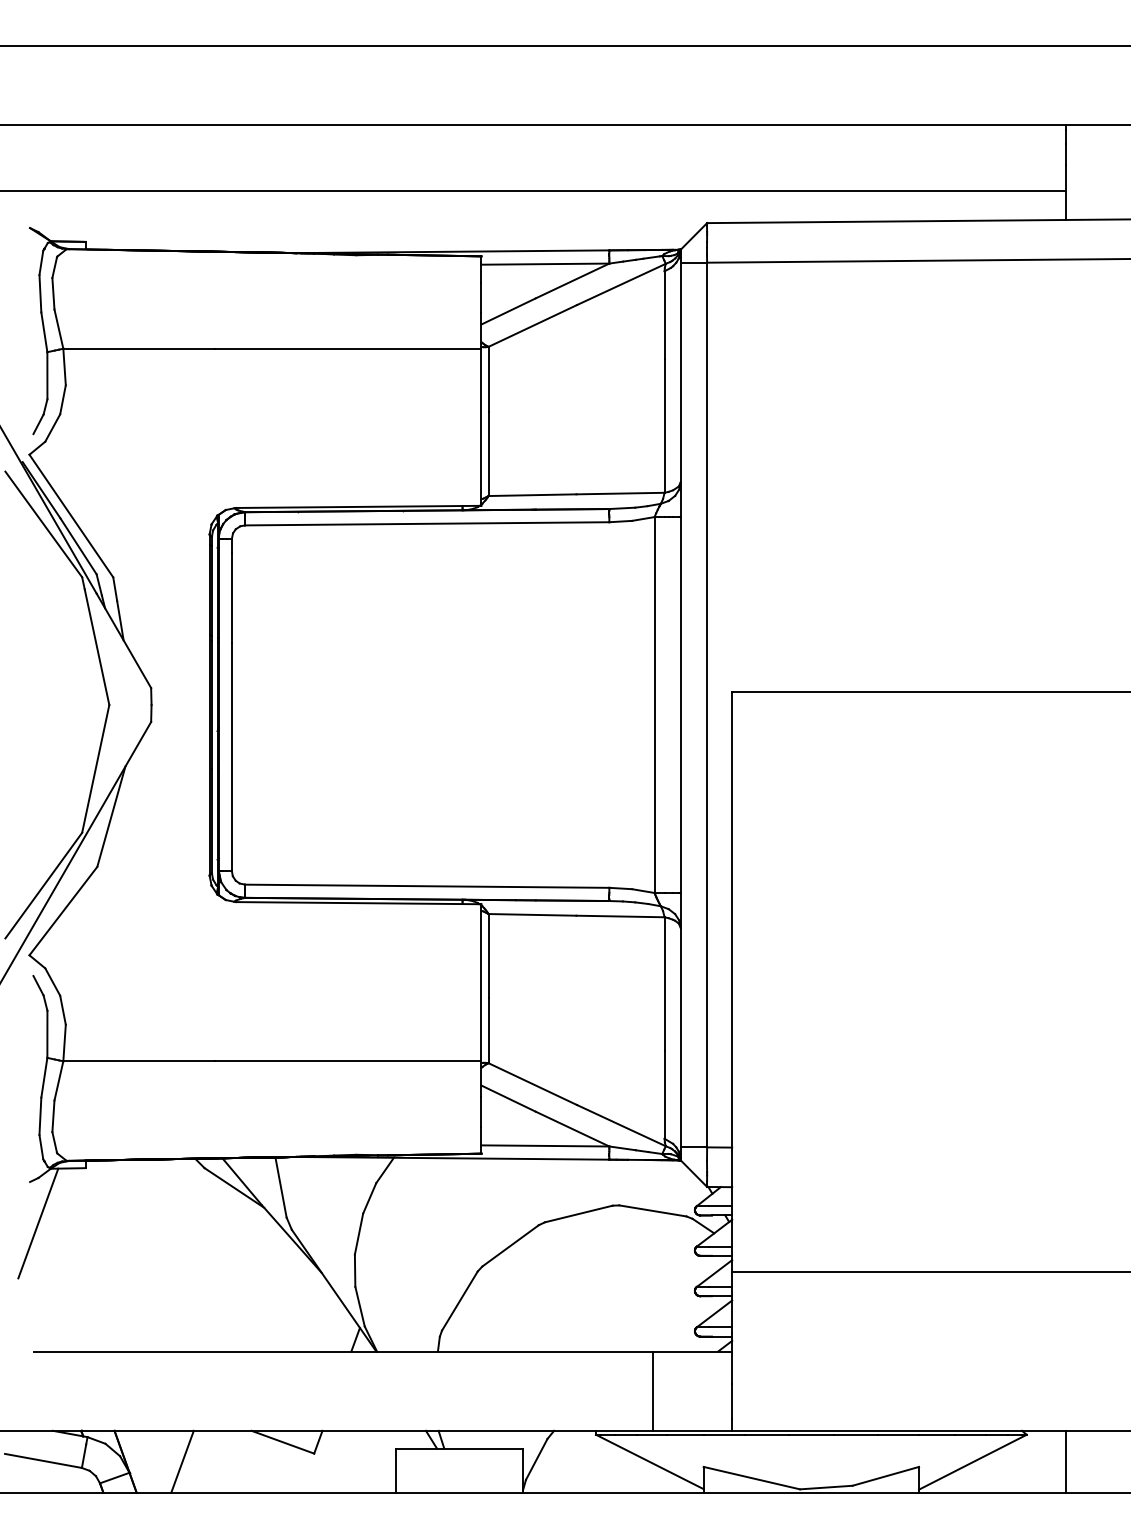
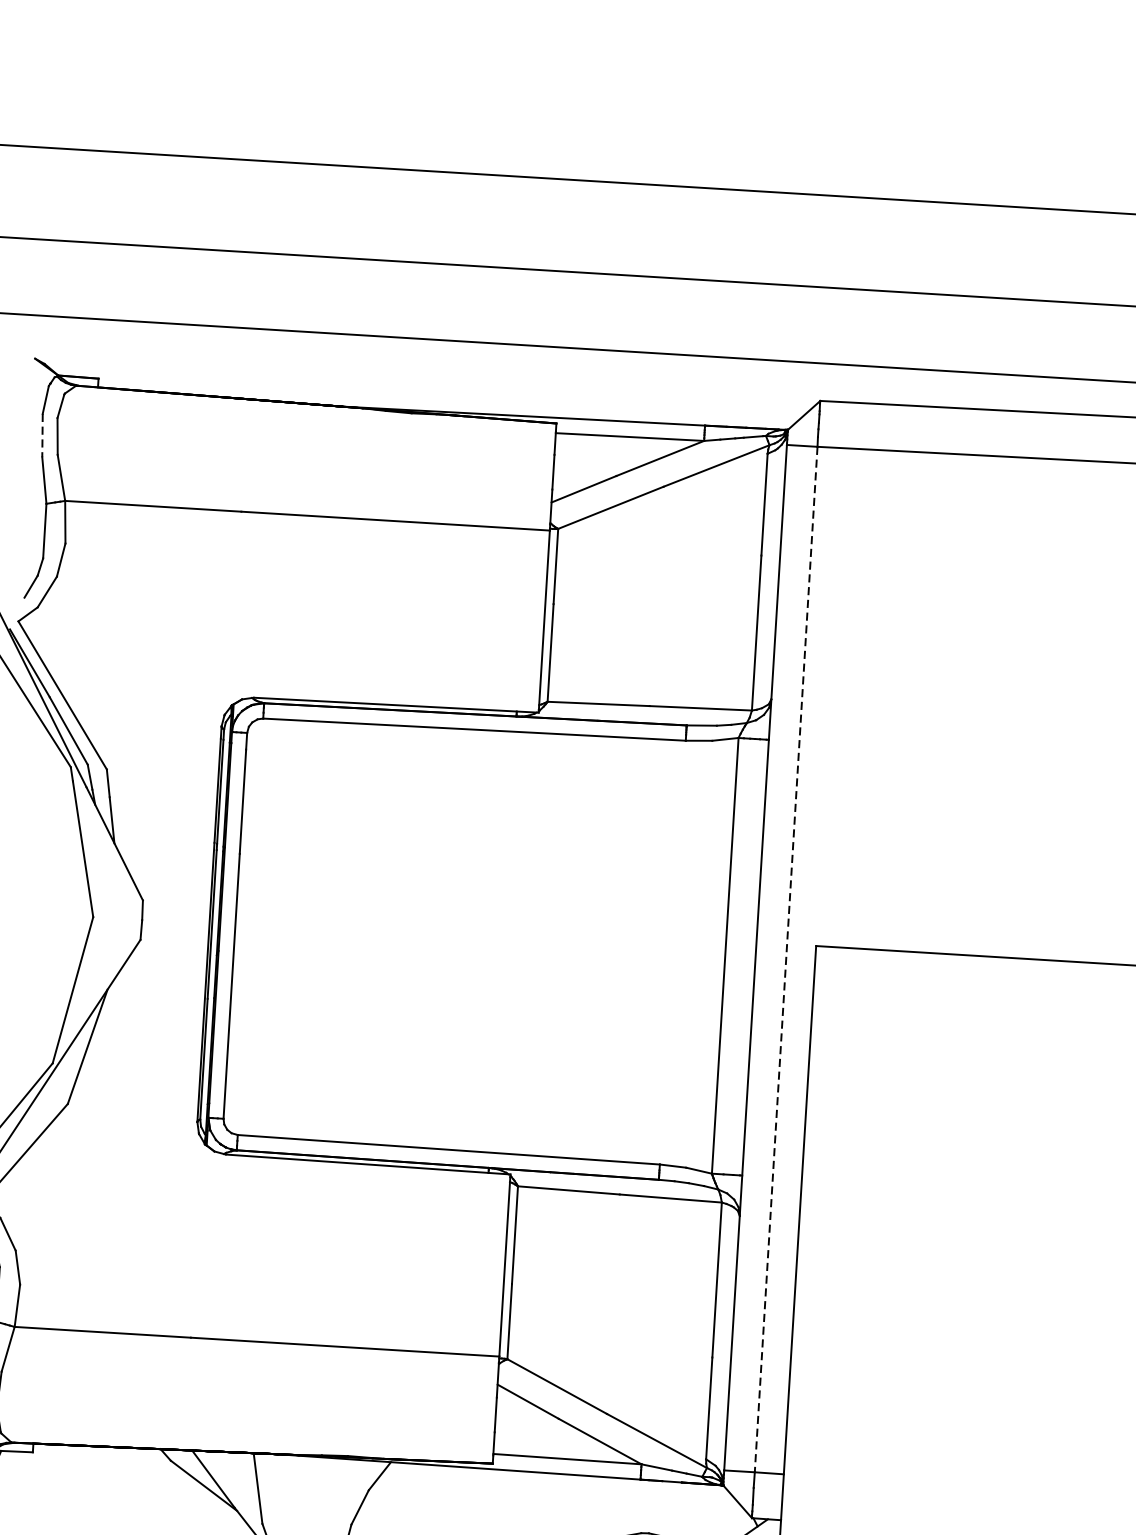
line: (40, 293) -> (42, 435), solid -> dashed
line: (707, 705) -> (786, 960), solid -> dashed

